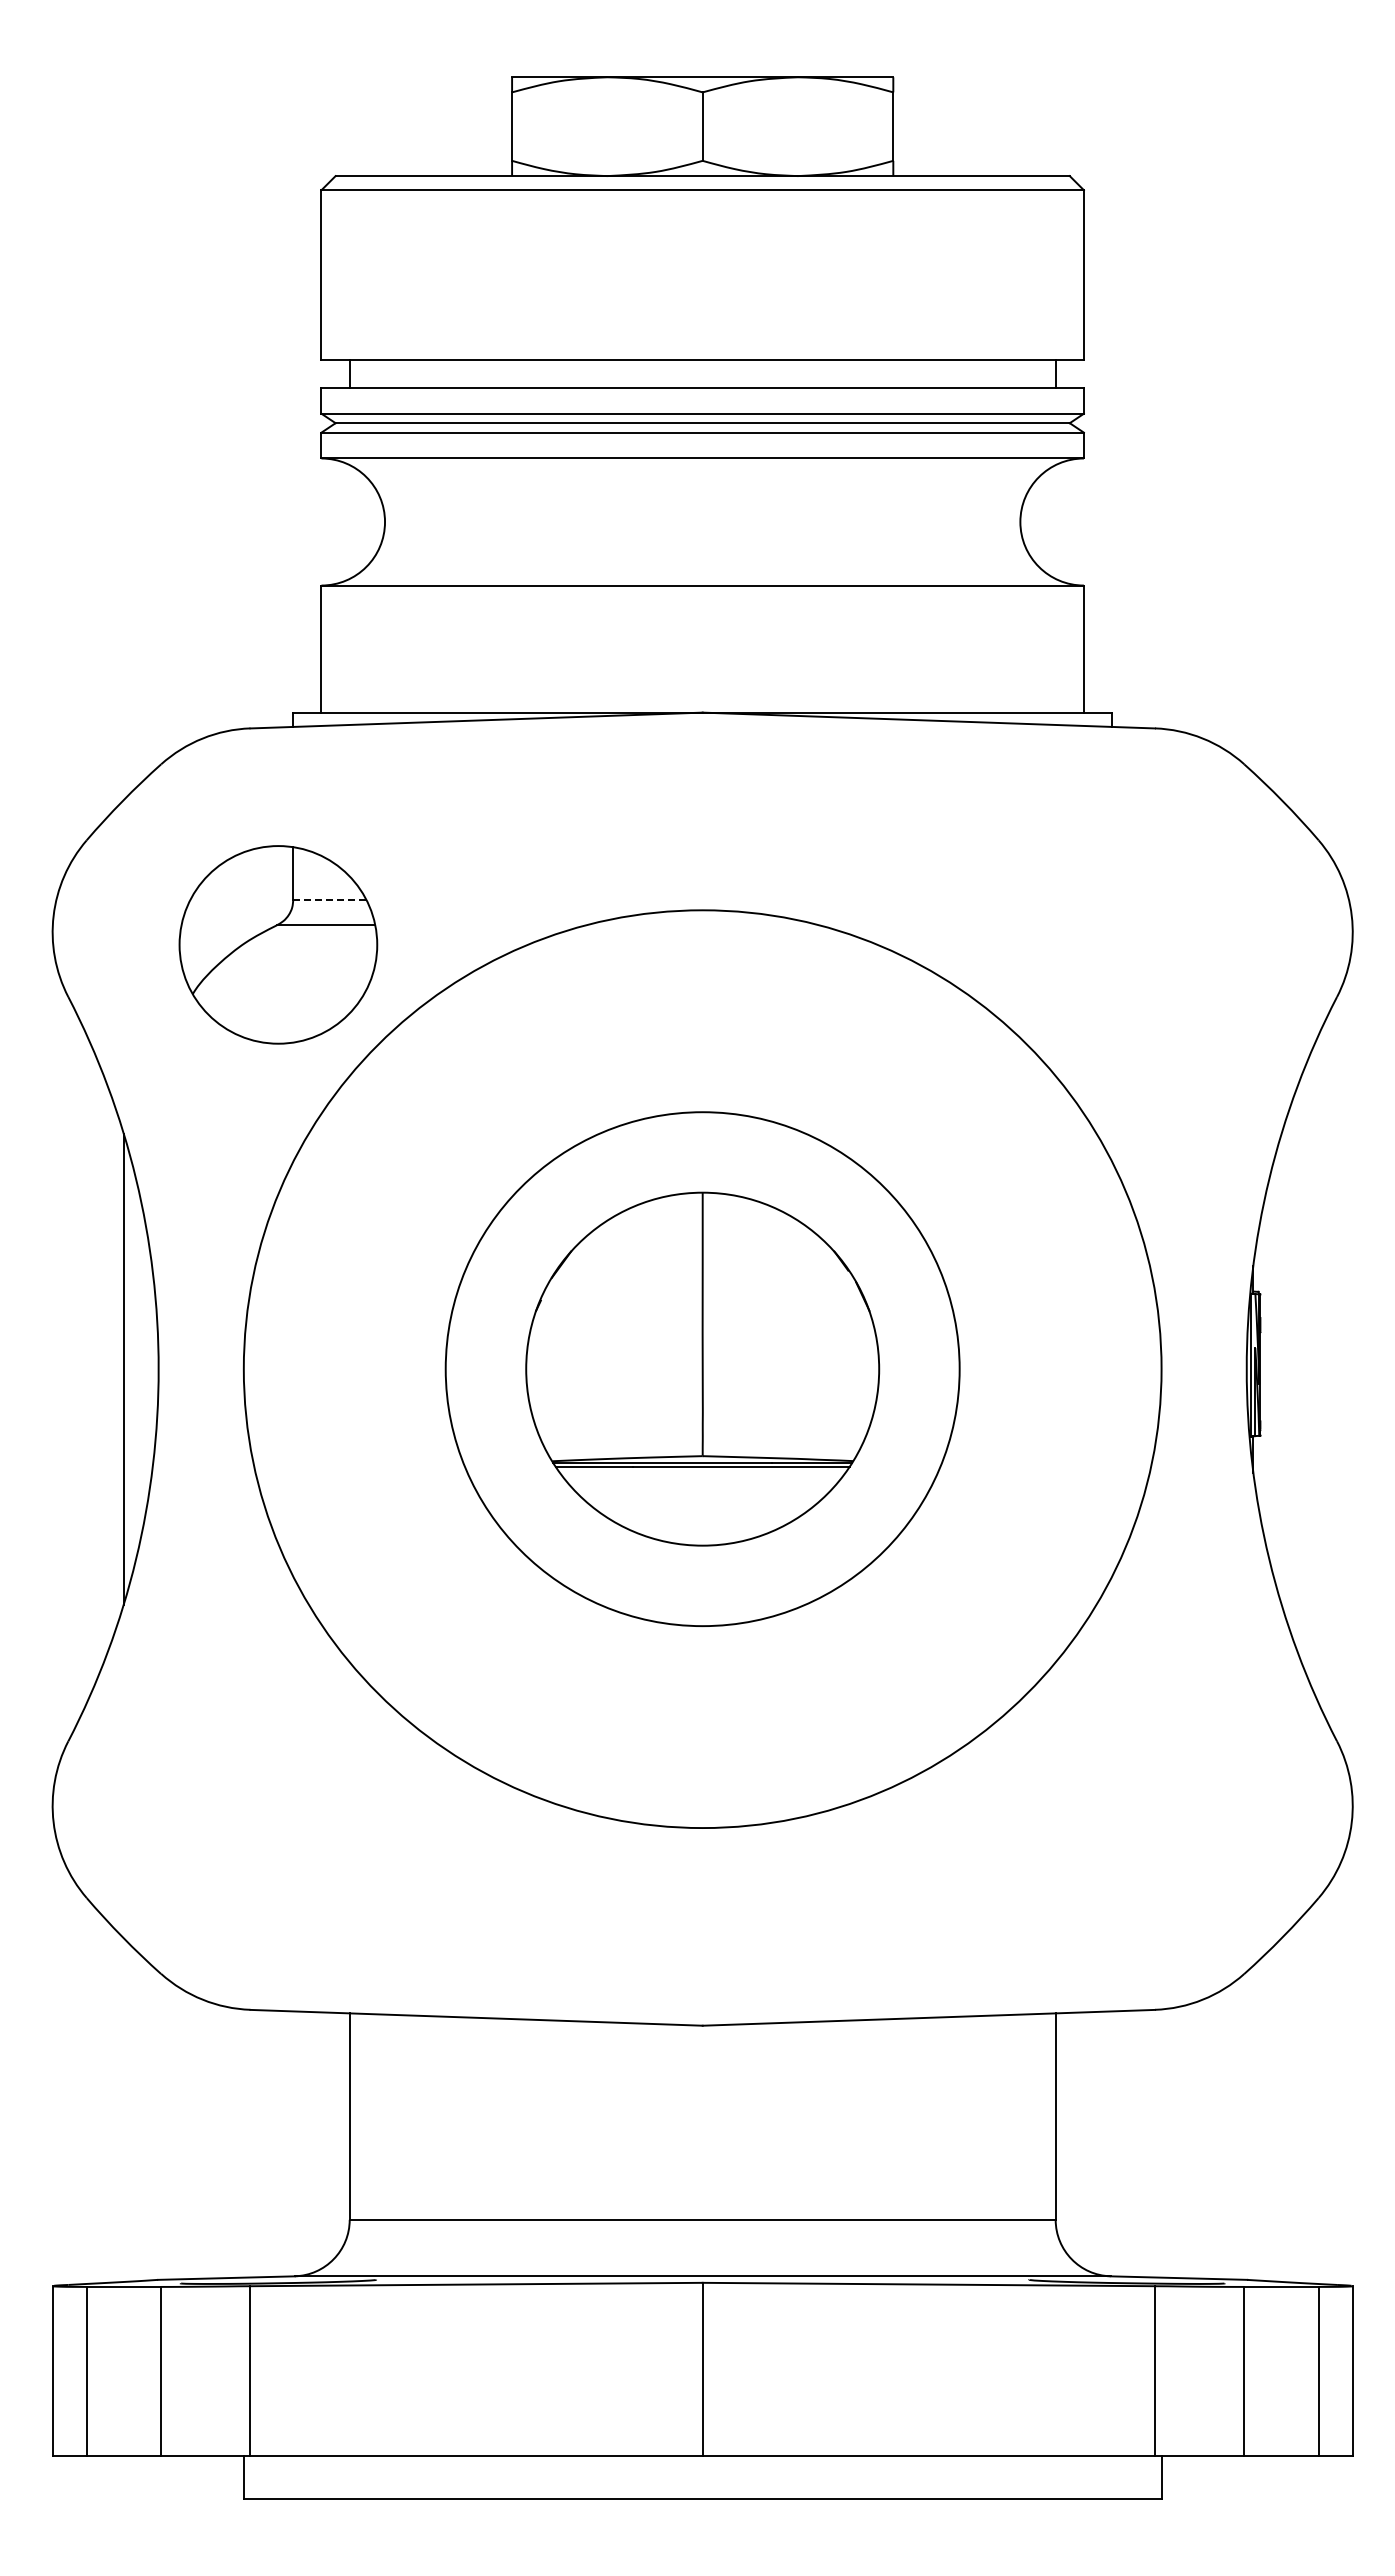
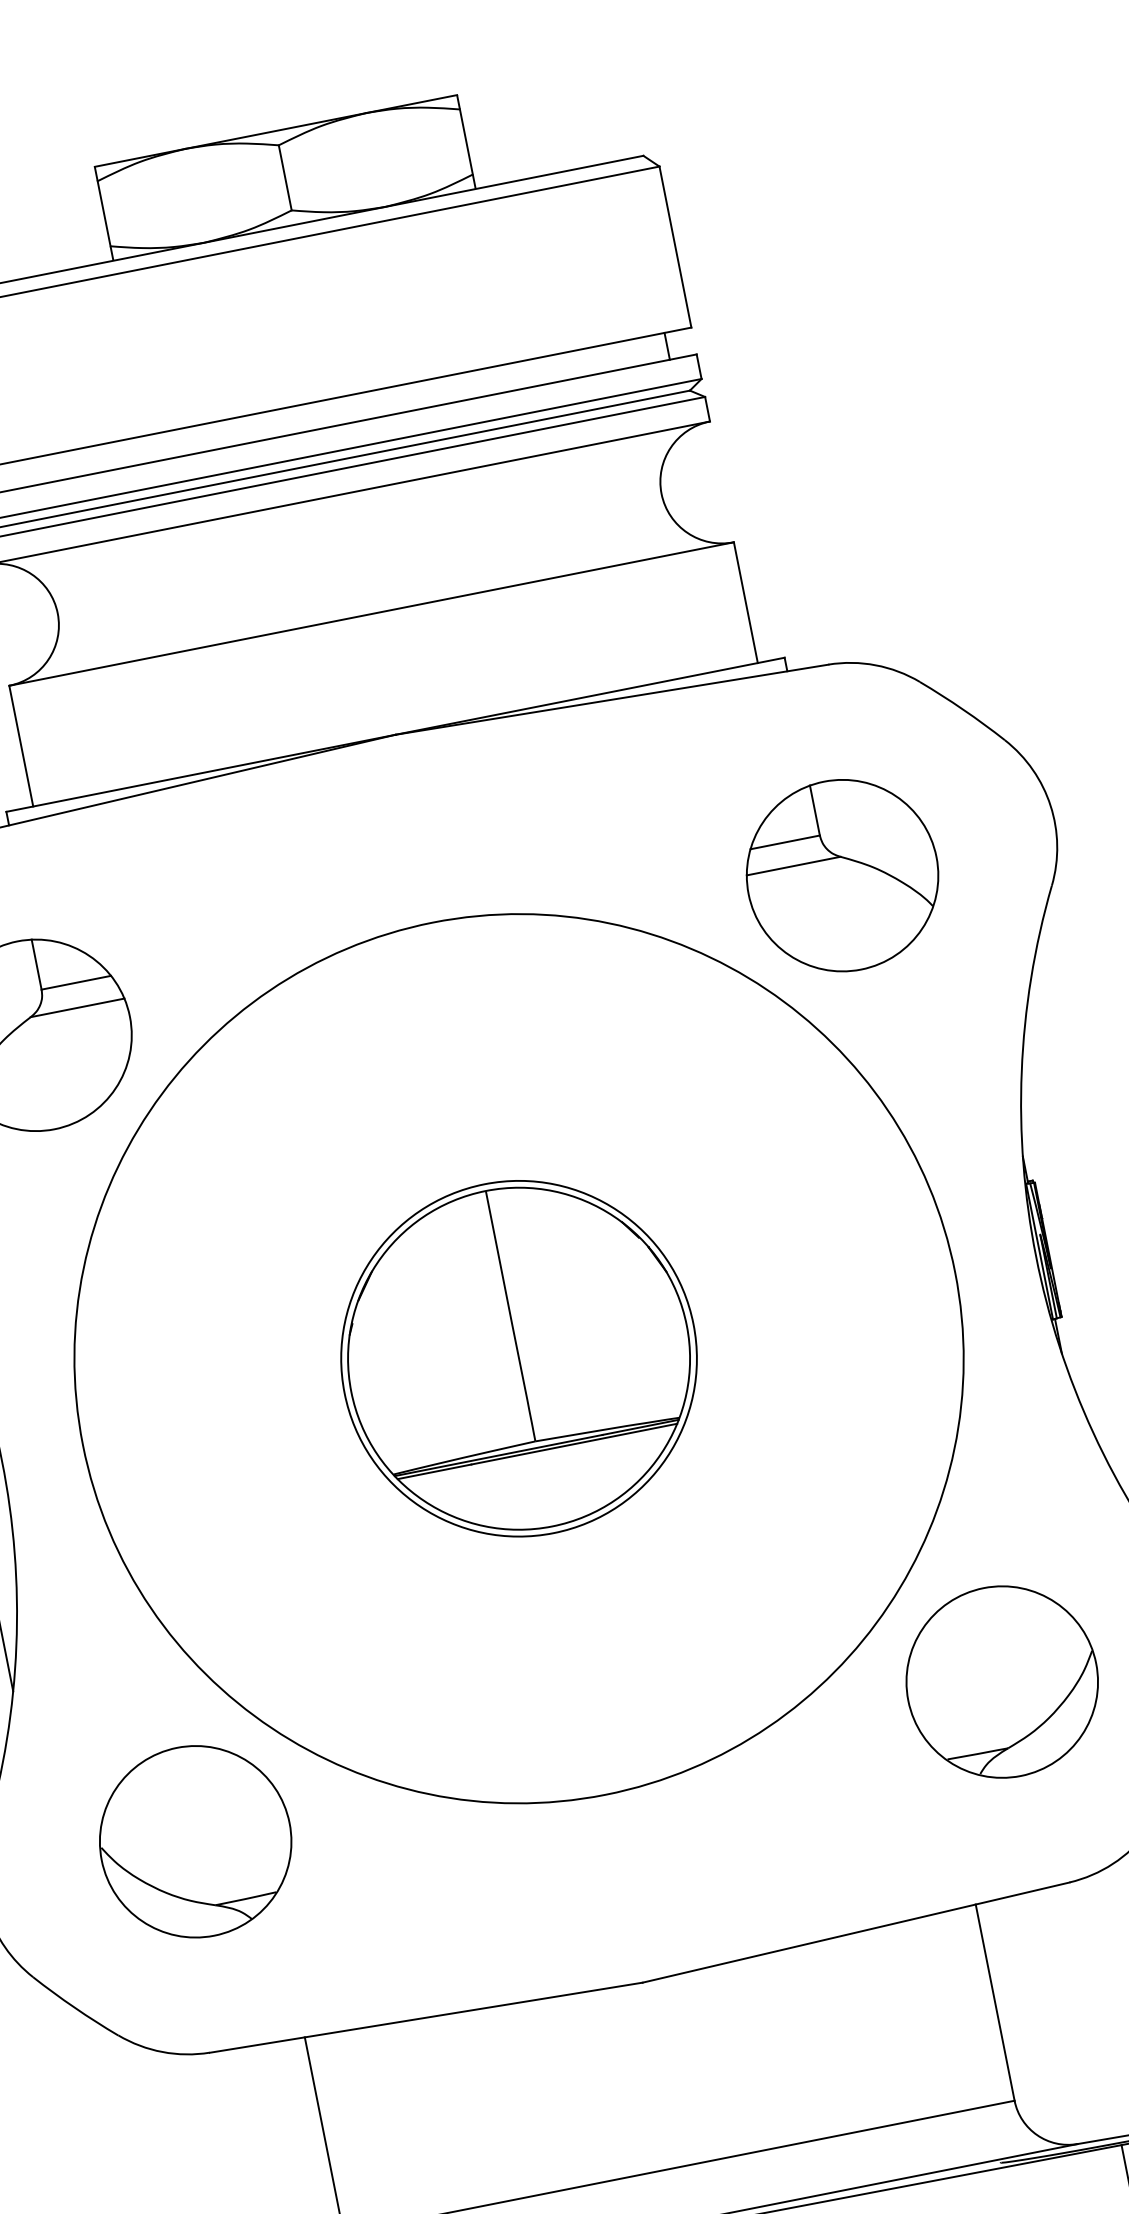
line: (329, 899) -> (76, 982), dashed -> solid
part: (1126, 944) -> (841, 875), added
circle: (702, 1368) -> (518, 1358), size x0.71
part: (278, 1793) -> (195, 1841), added
part: (1126, 1793) -> (1001, 1682), added

